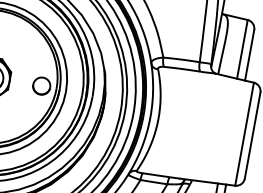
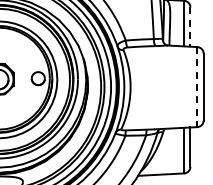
line: (249, 55) -> (190, 27), solid -> dashed
line: (244, 134) -> (197, 87), solid -> dashed

